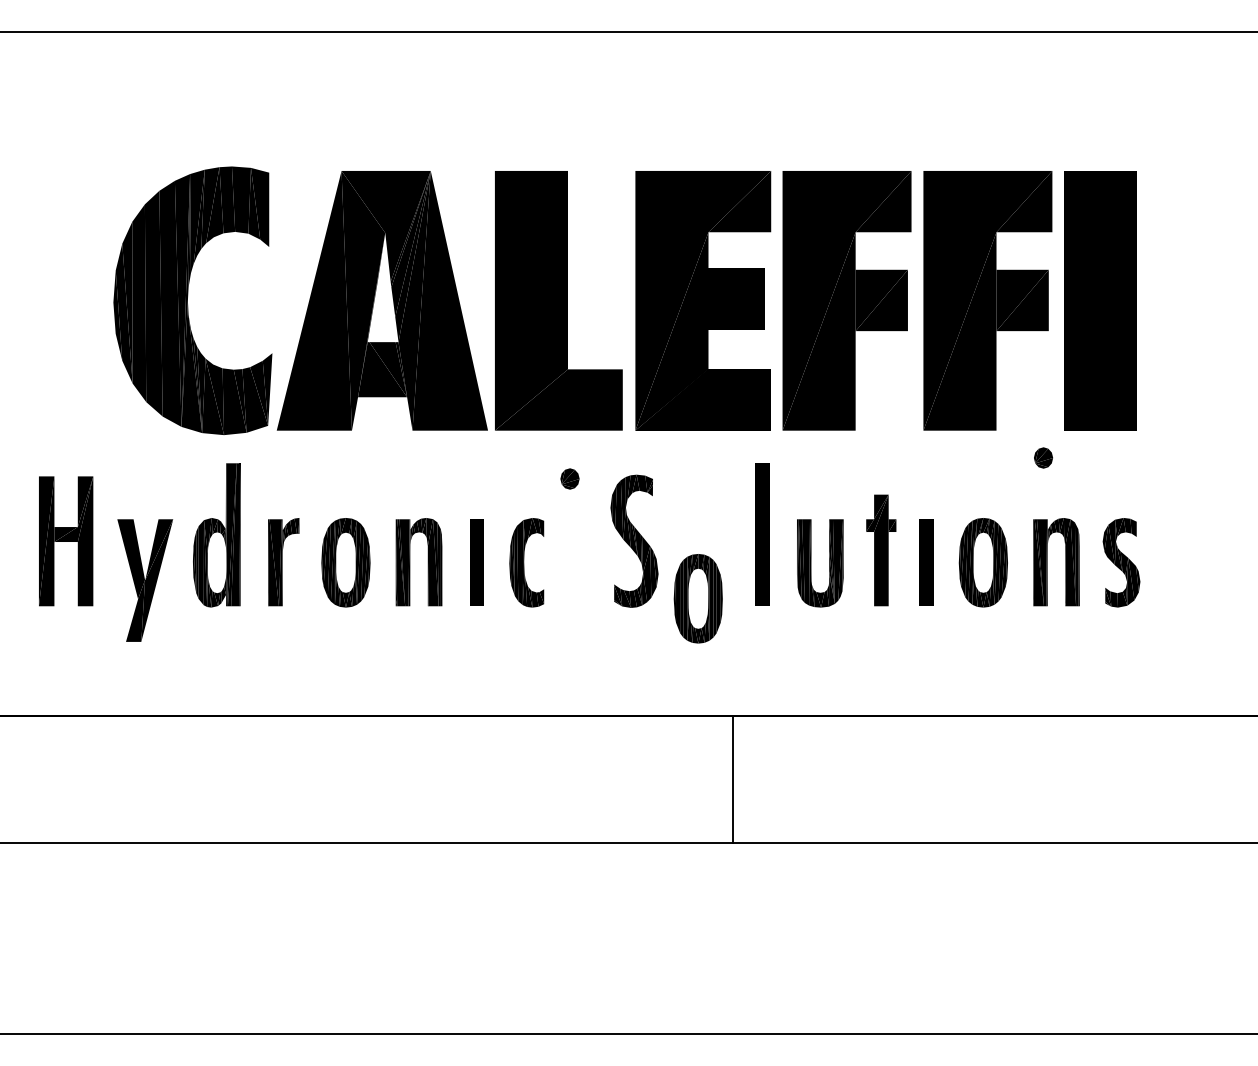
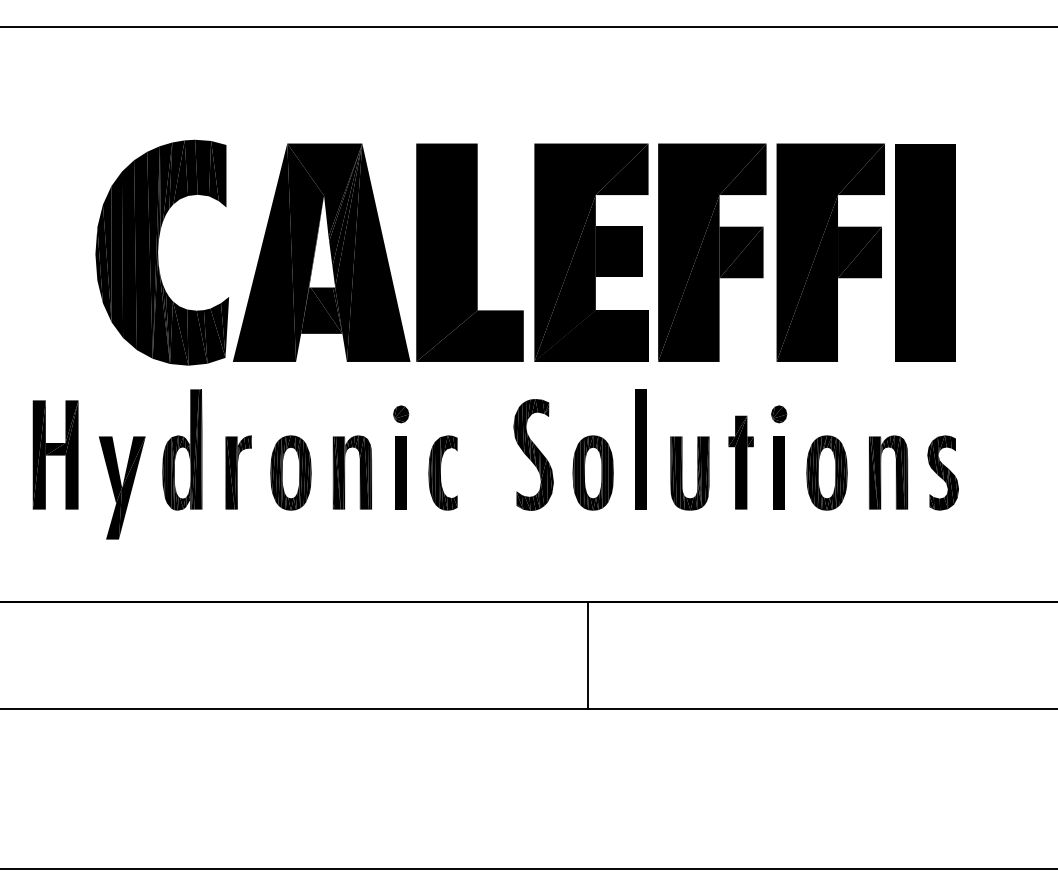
part: (1043, 457) -> (779, 413), moved
part: (569, 478) -> (400, 413), moved
part: (697, 598) -> (592, 472), moved
line: (732, 779) -> (587, 655), moved

